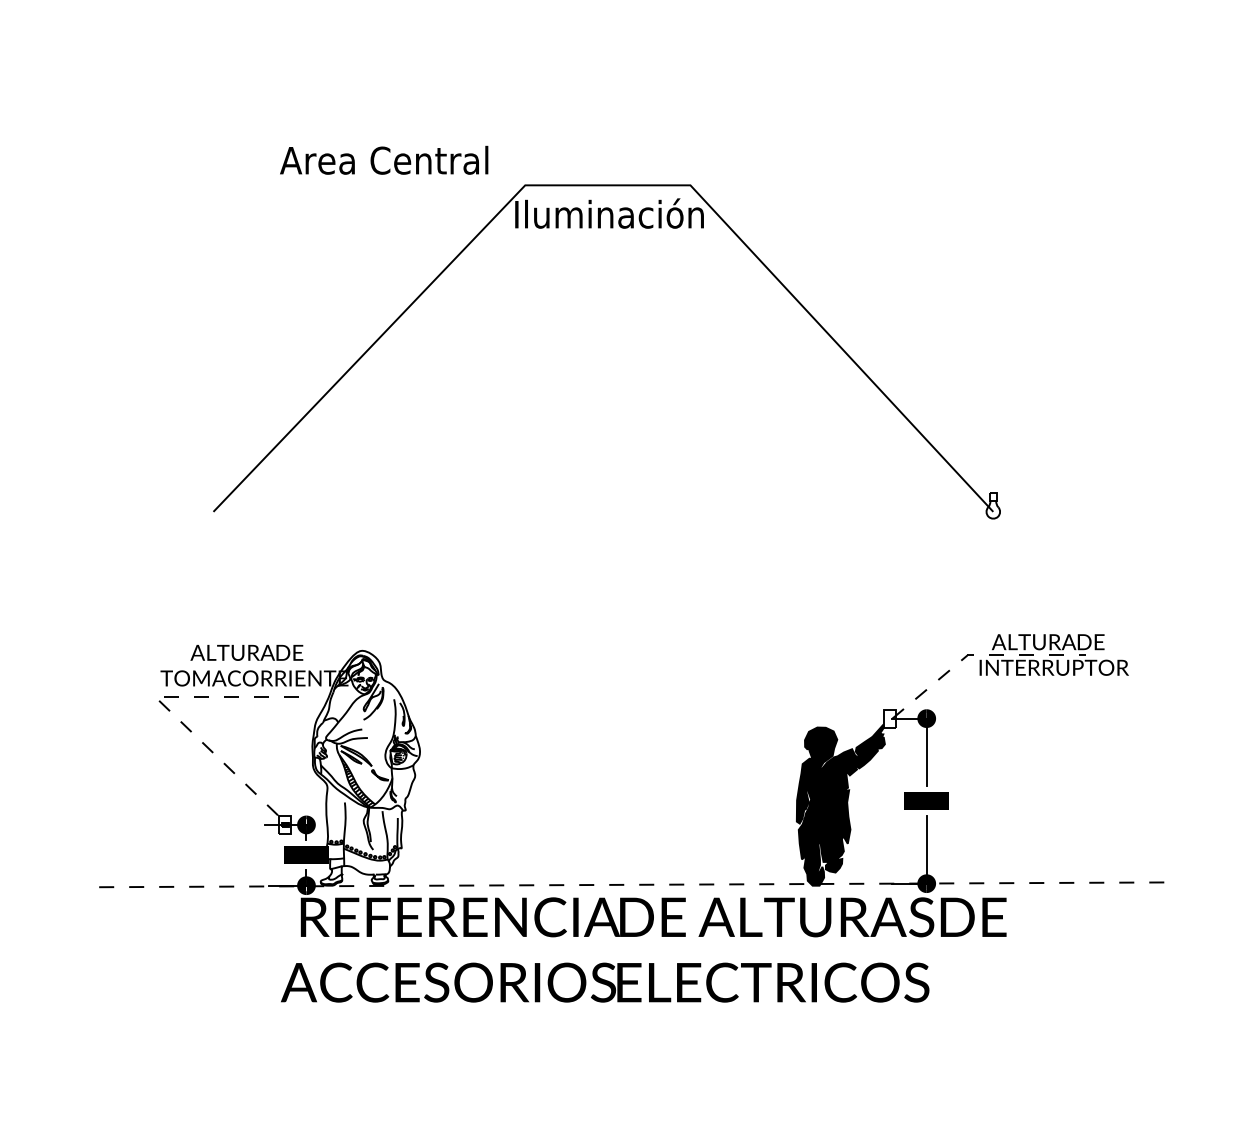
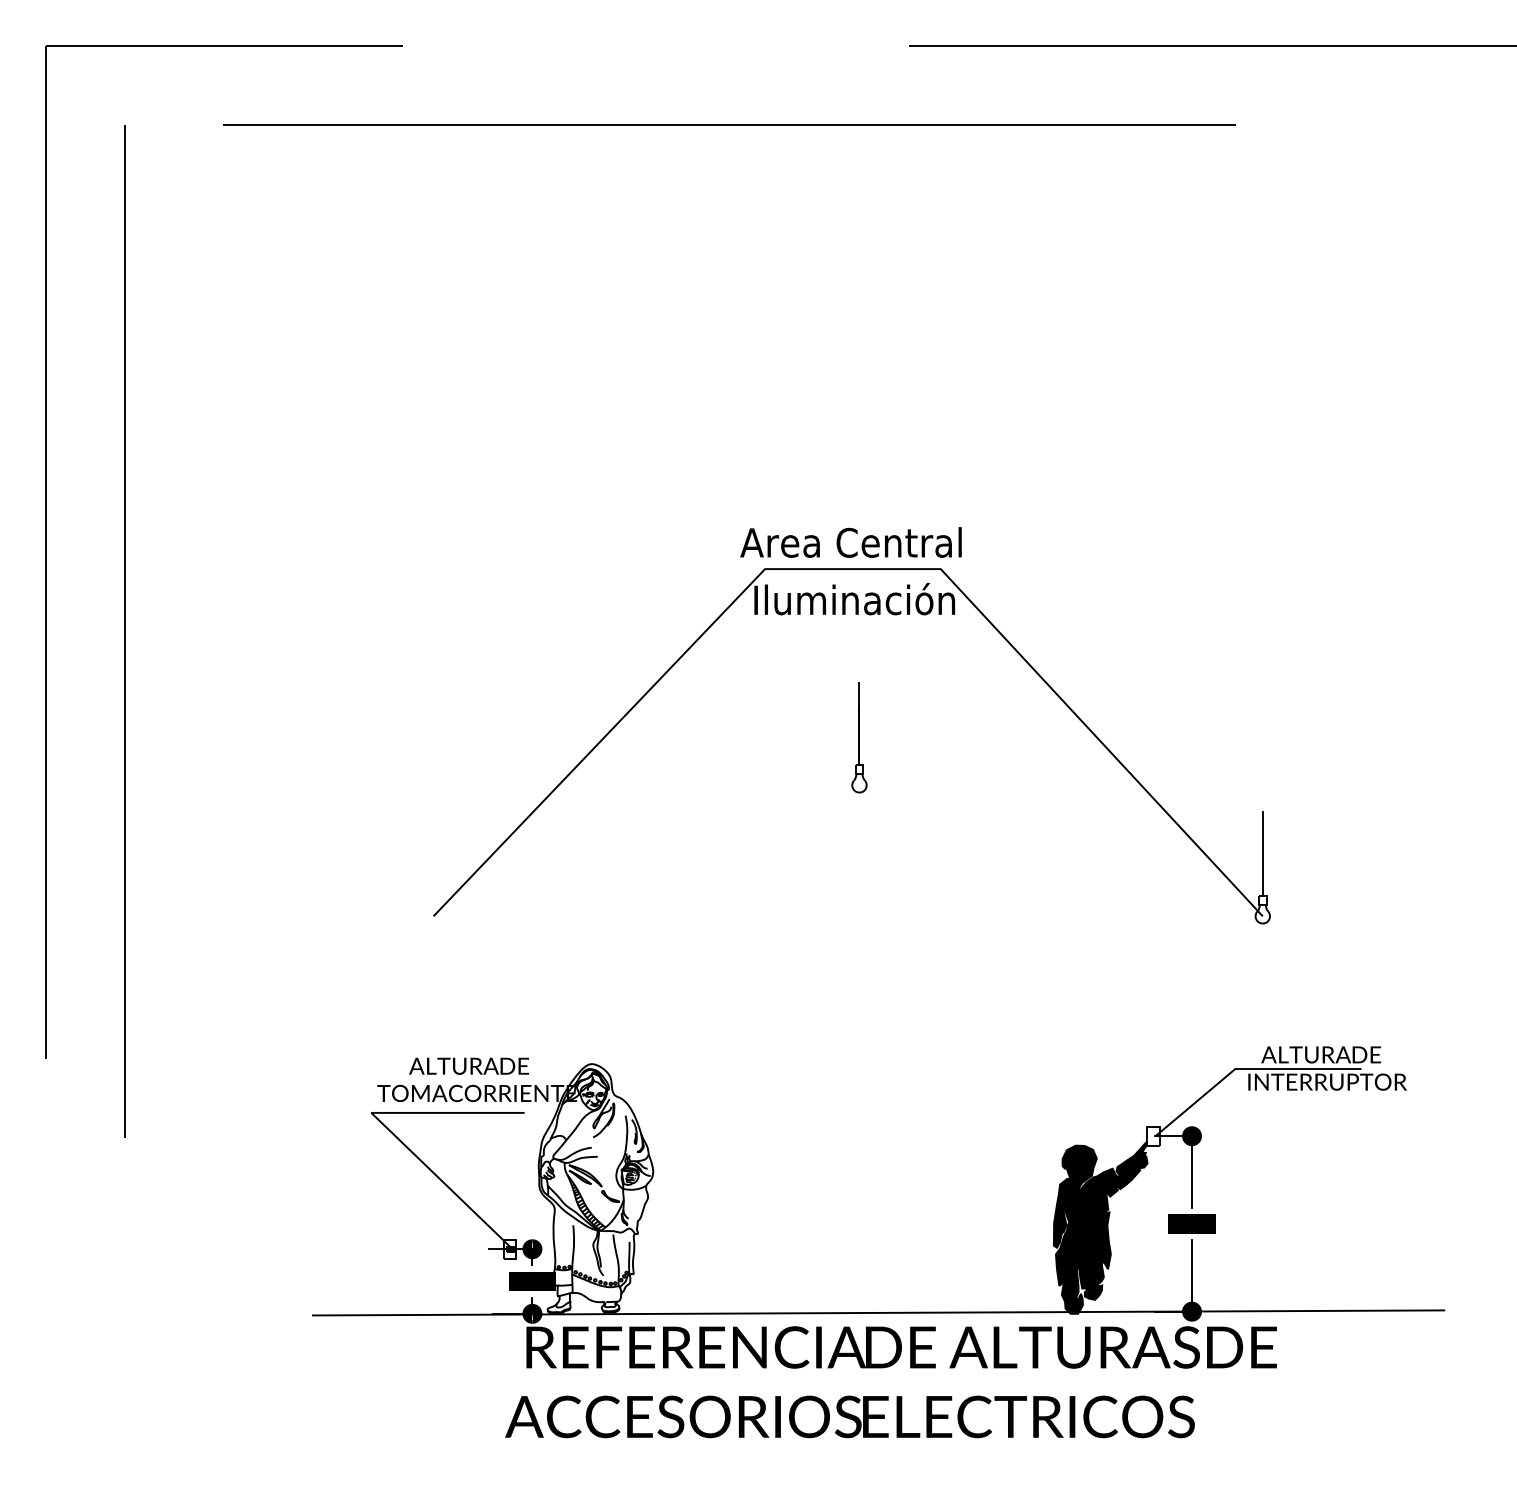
text: (383, 160) -> (850, 542), moved
part: (614, 343) -> (859, 737), added
line: (993, 452) -> (1262, 853), added
line: (977, 655) -> (1246, 1069), dashed -> solid
line: (168, 709) -> (385, 1126), dashed -> solid
line: (631, 884) -> (878, 1312), dashed -> solid

